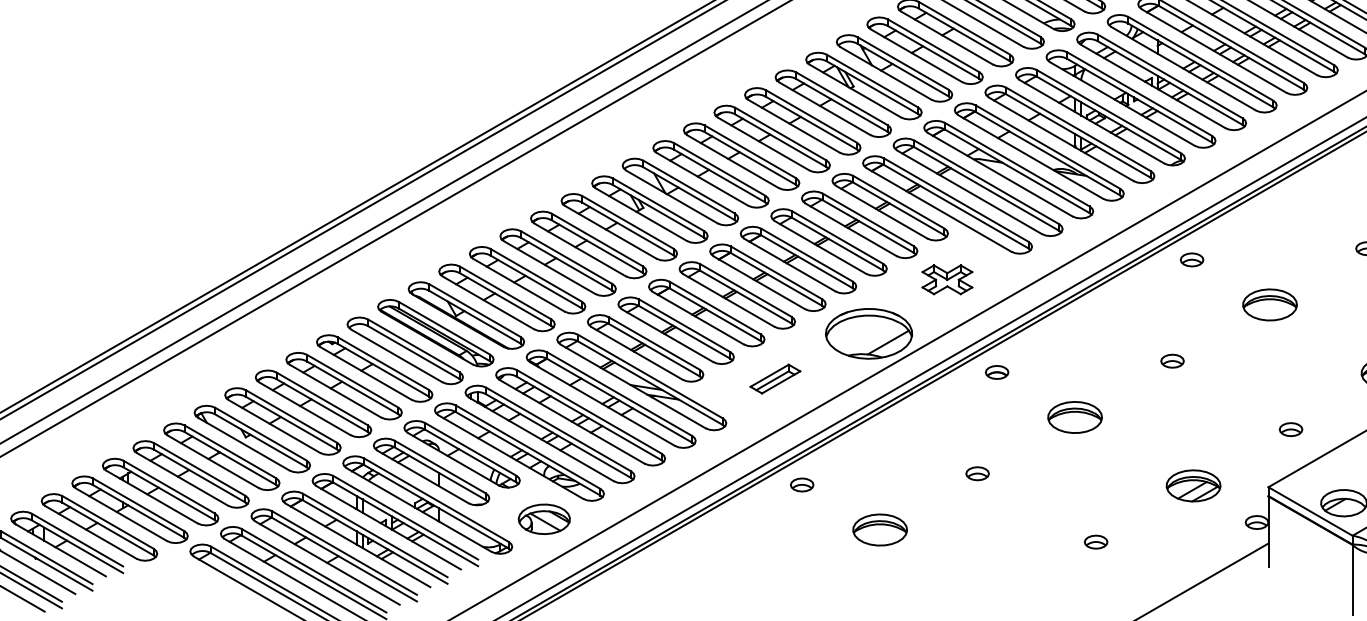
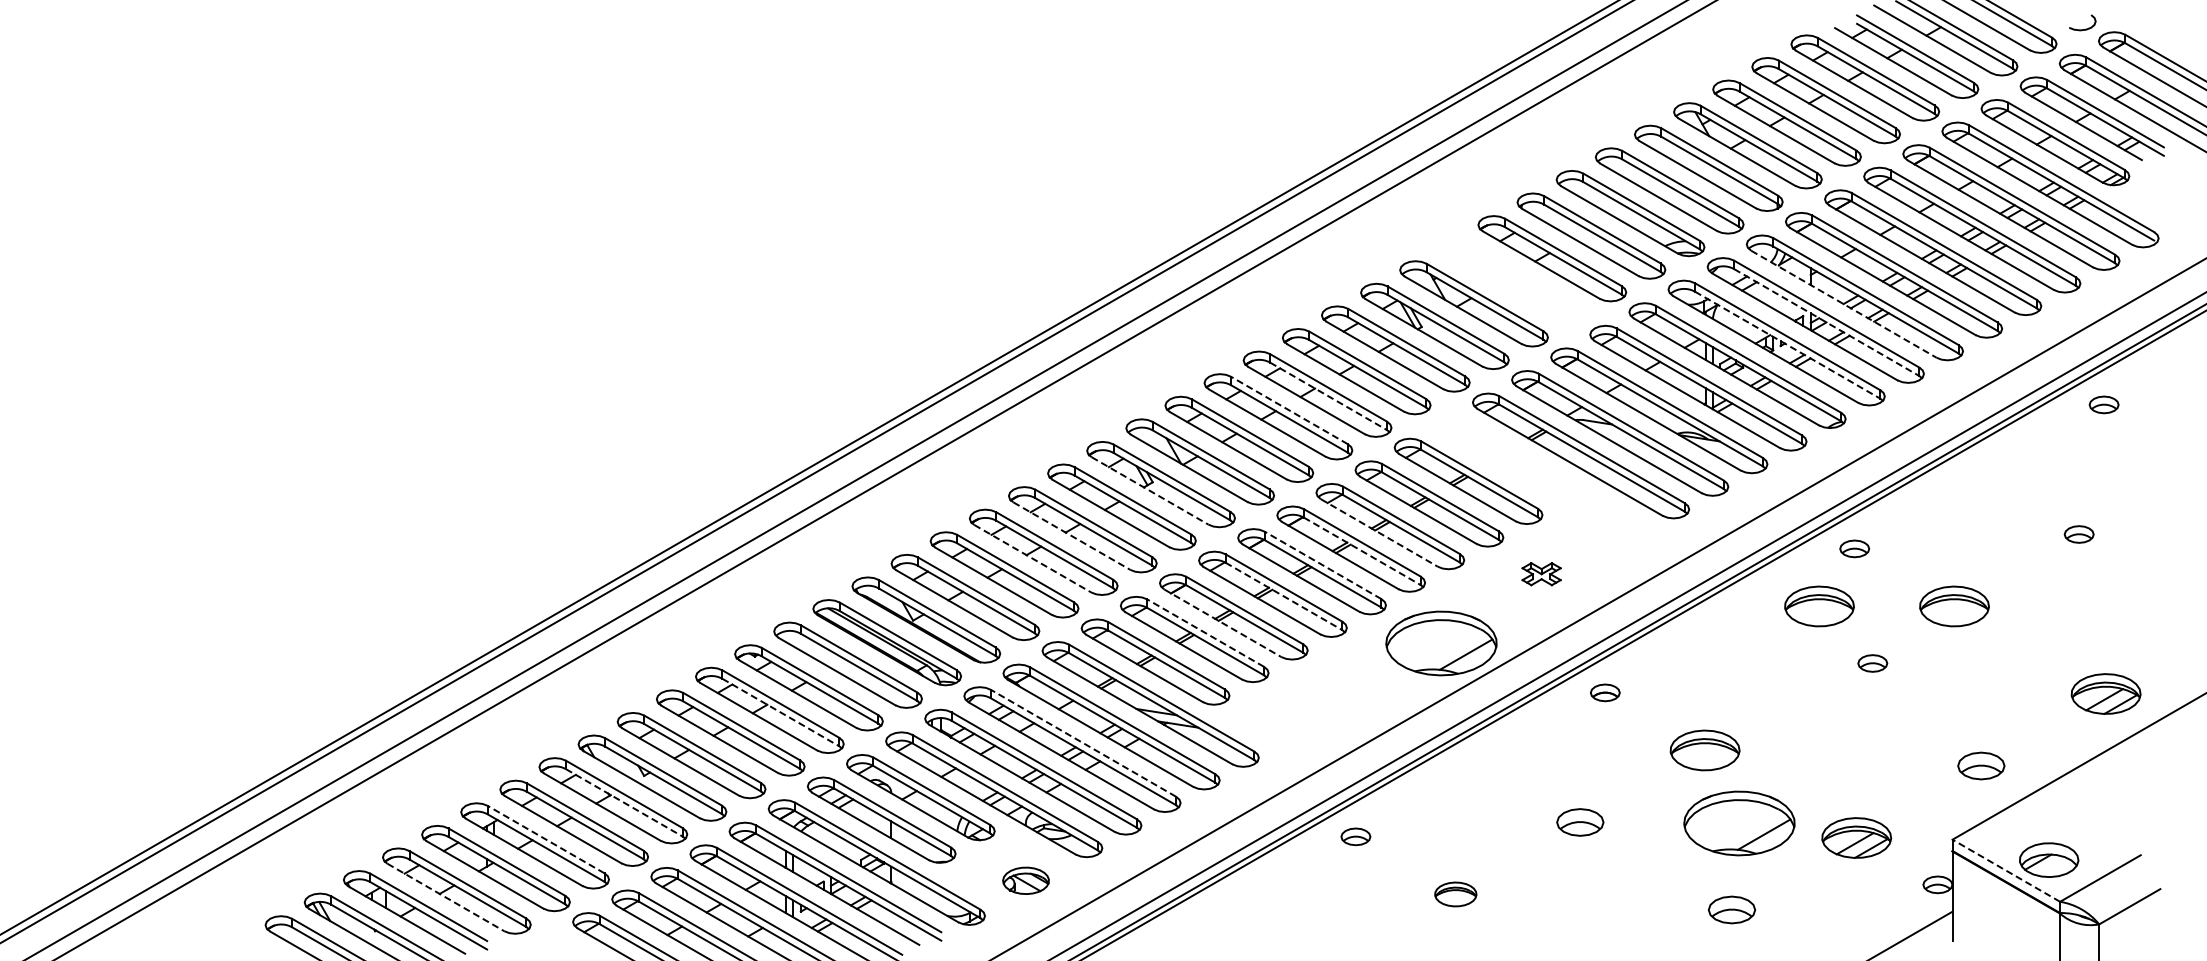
part: (924, 50) -> (1512, 280), removed
line: (1183, 68) -> (1843, 304), solid -> dashed
line: (1169, 82) -> (1826, 322), solid -> dashed
line: (1139, 100) -> (1787, 345), solid -> dashed
line: (781, 140) -> (1329, 396), solid -> dashed
line: (750, 151) -> (1289, 410), solid -> dashed
part: (947, 204) -> (1541, 478), removed
line: (641, 215) -> (1150, 491), solid -> dashed
line: (820, 247) -> (1379, 533), solid -> dashed
line: (580, 250) -> (1072, 536), solid -> dashed
line: (807, 261) -> (1362, 551), solid -> dashed
line: (550, 267) -> (1033, 558), solid -> dashed
line: (776, 272) -> (1322, 565), solid -> dashed
part: (947, 279) -> (1541, 573), size x0.6
line: (746, 297) -> (1284, 596), solid -> dashed
part: (1164, 304) -> (1819, 606), added
line: (698, 318) -> (1223, 623), solid -> dashed
line: (684, 325) -> (1205, 632), solid -> dashed
part: (1172, 361) -> (1872, 663), moved
part: (775, 378) -> (1321, 700), removed
line: (353, 387) -> (781, 712), solid -> dashed
line: (589, 412) -> (1083, 743), solid -> dashed
part: (1291, 429) -> (1981, 765), size x1.6
line: (230, 458) -> (624, 803), solid -> dashed
part: (977, 473) -> (1580, 822), size x1.6
part: (1101, 474) -> (1739, 823), added
line: (168, 487) -> (545, 839), solid -> dashed
line: (1309, 511) -> (2005, 870), solid -> dashed
part: (543, 519) -> (1025, 880), size x0.7
part: (880, 530) -> (1455, 894), size x0.6
line: (91, 532) -> (446, 897), solid -> dashed
part: (1095, 541) -> (1731, 909), size x1.6

